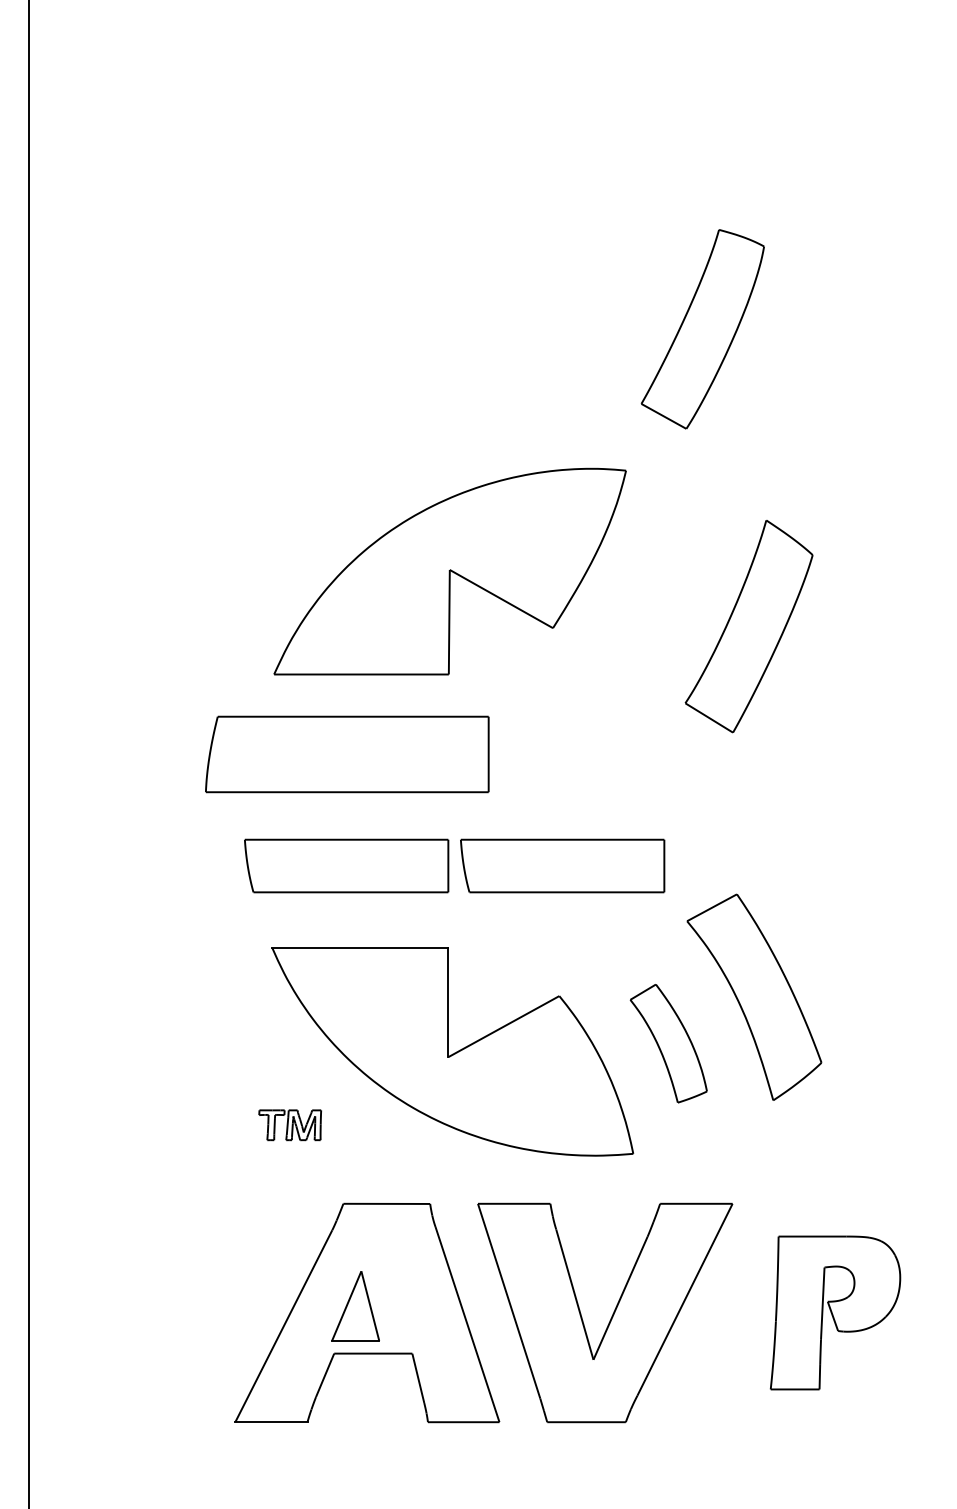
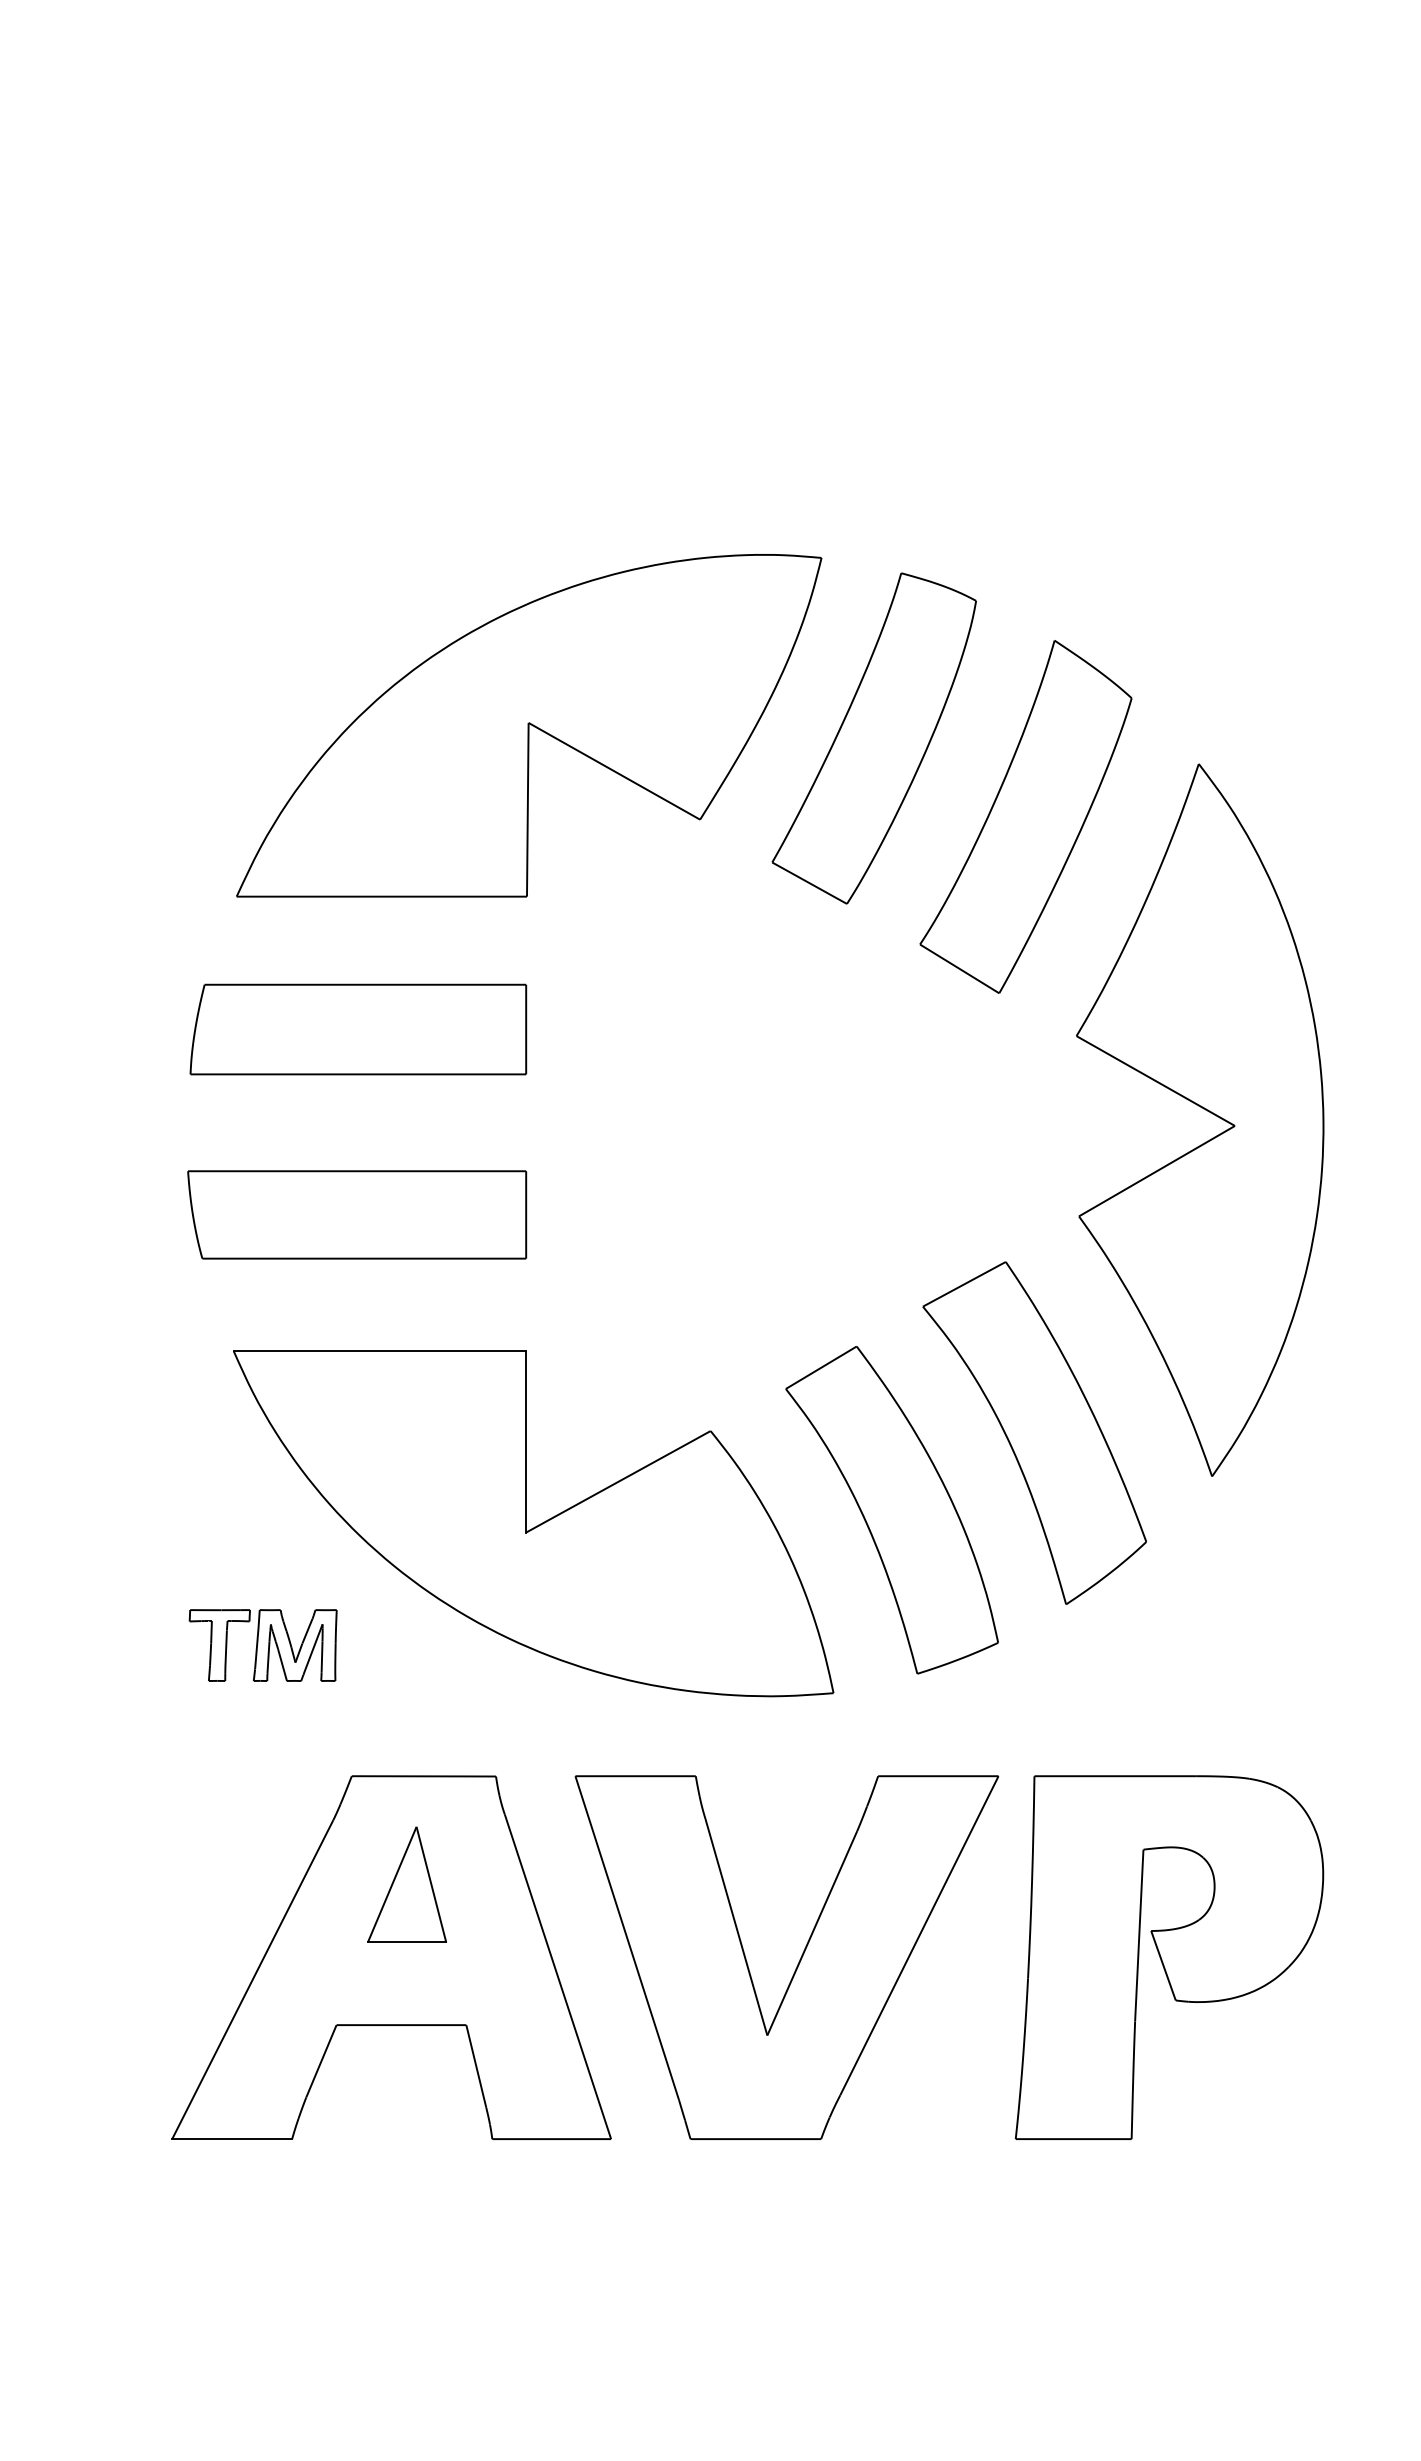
part: (702, 329) -> (873, 738), moved
part: (347, 754) -> (358, 1029), size x0.71
part: (854, 808) -> (1201, 1119), added
part: (562, 865) -> (715, 1214), removed
part: (668, 1043) -> (892, 1509), size x1.67
part: (290, 1125) -> (263, 1646), size x1.43
part: (355, 1306) -> (406, 1885), moved
part: (835, 1312) -> (1169, 1956), size x1.43

